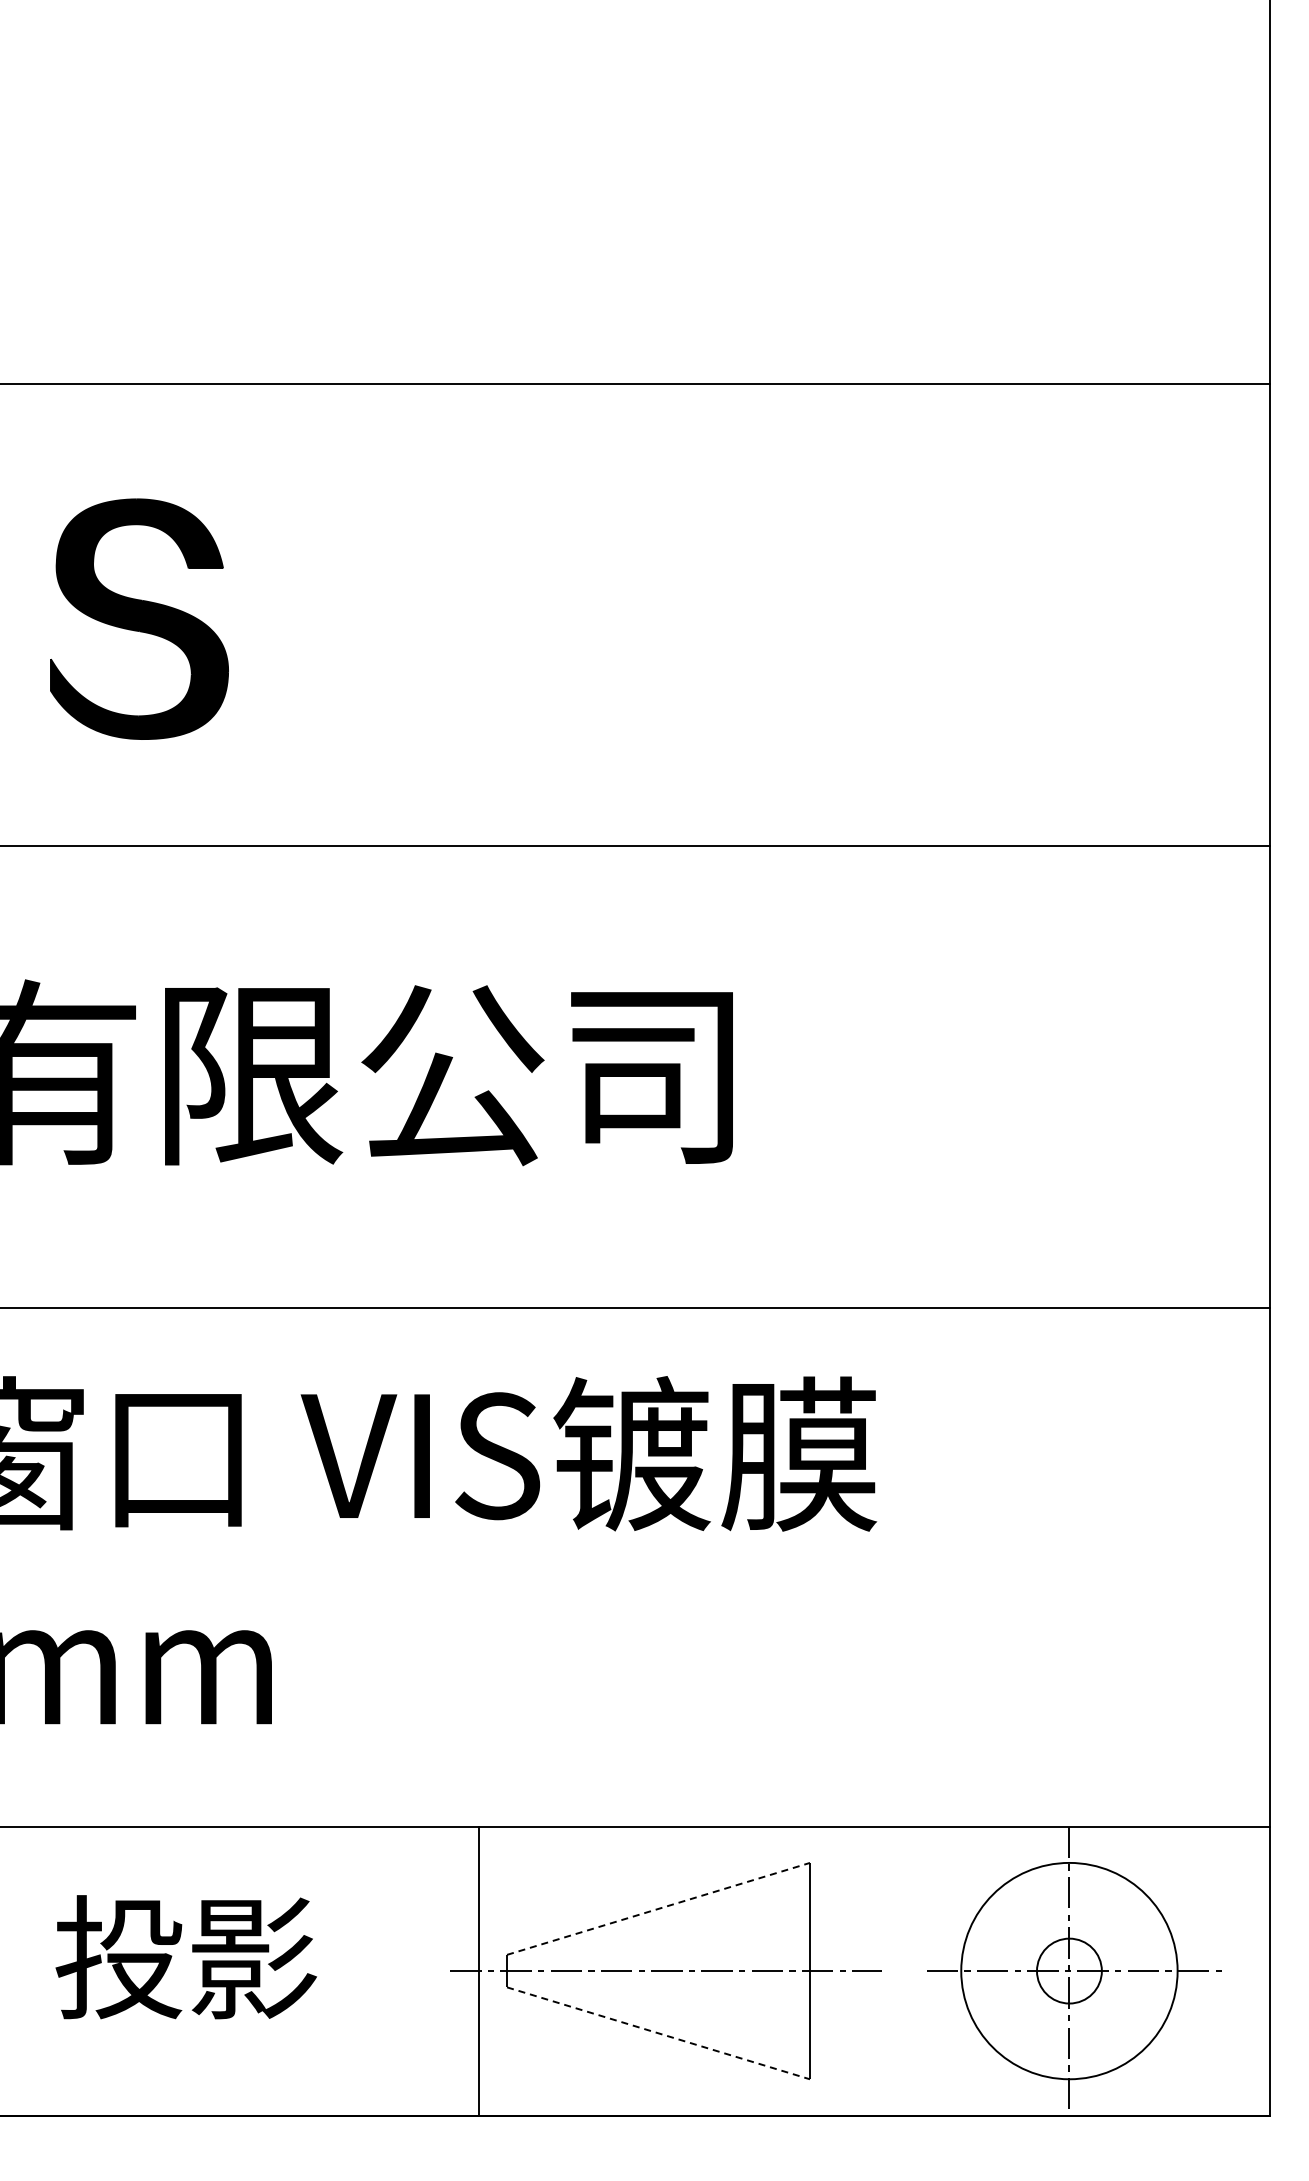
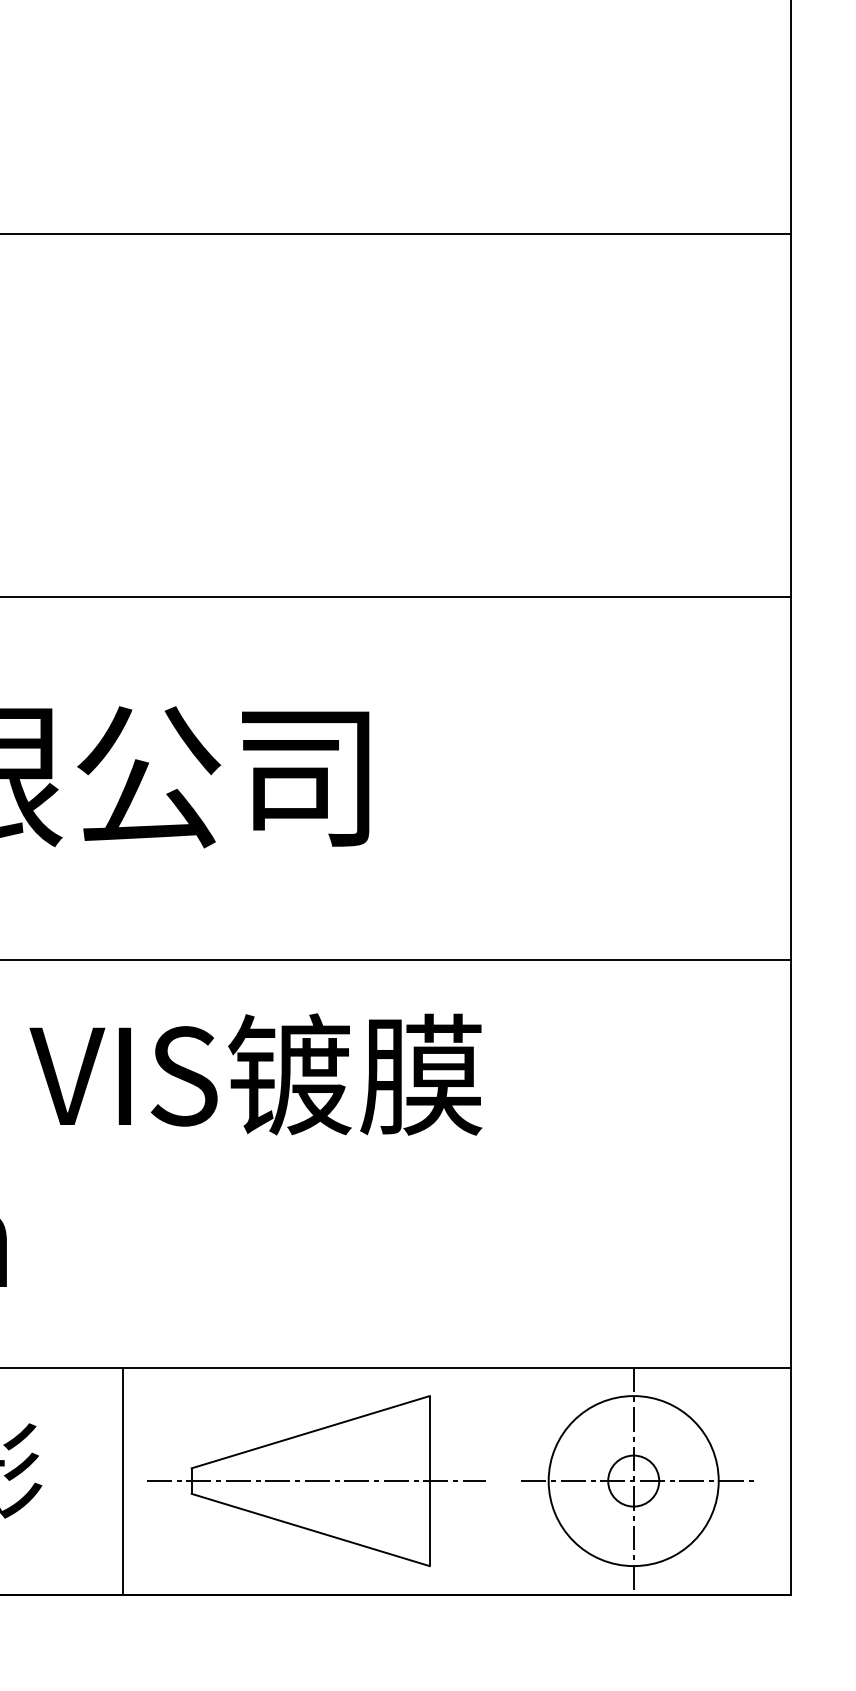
line: (659, 1908) -> (311, 1431), dashed -> solid
line: (478, 1970) -> (122, 1480), moved
line: (659, 2033) -> (311, 1530), dashed -> solid

